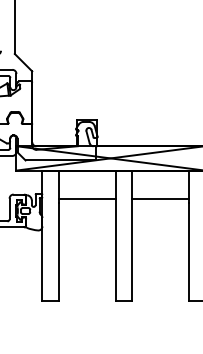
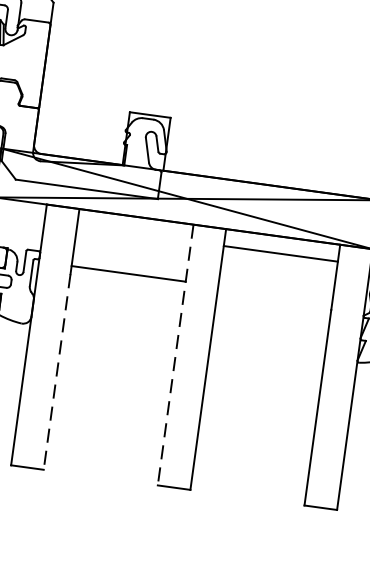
line: (159, 199) -> (279, 254), moved
line: (115, 235) -> (175, 354), solid -> dashed
line: (58, 251) -> (56, 371), solid -> dashed

